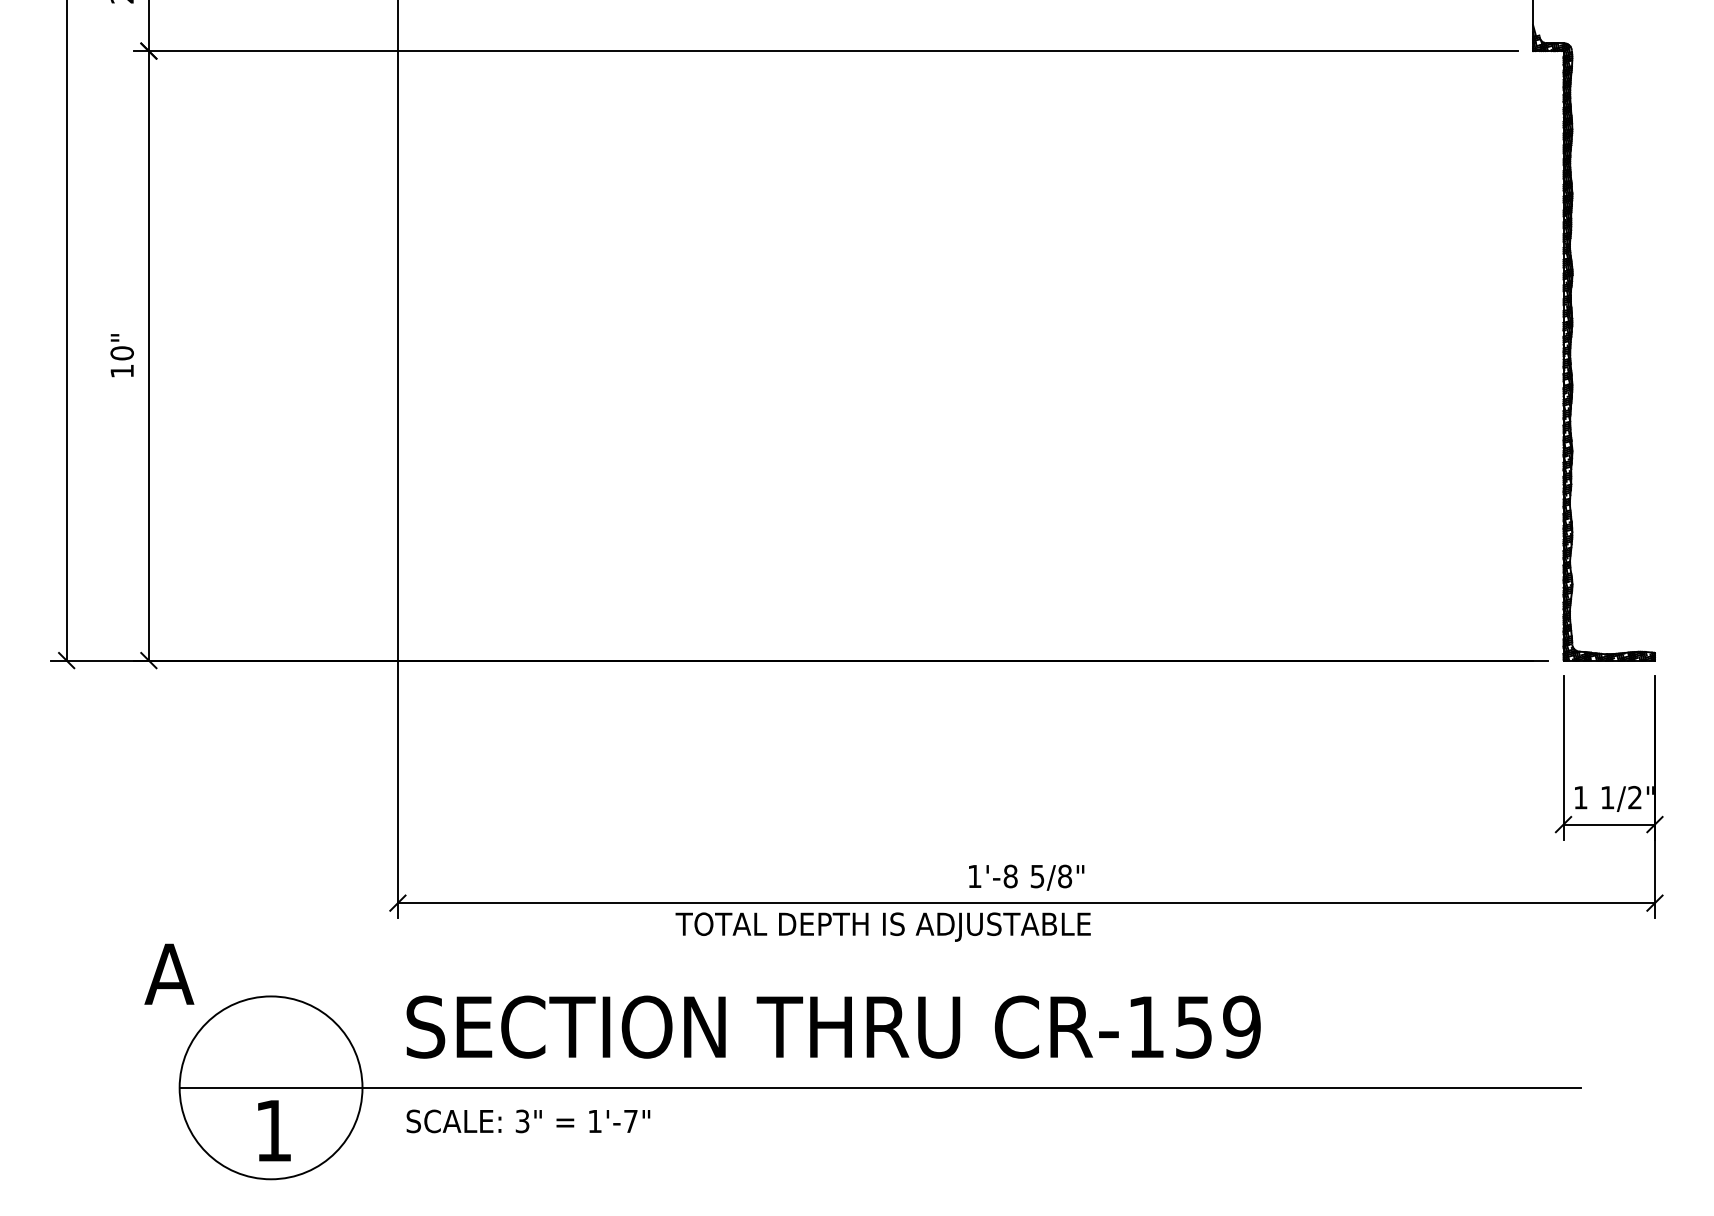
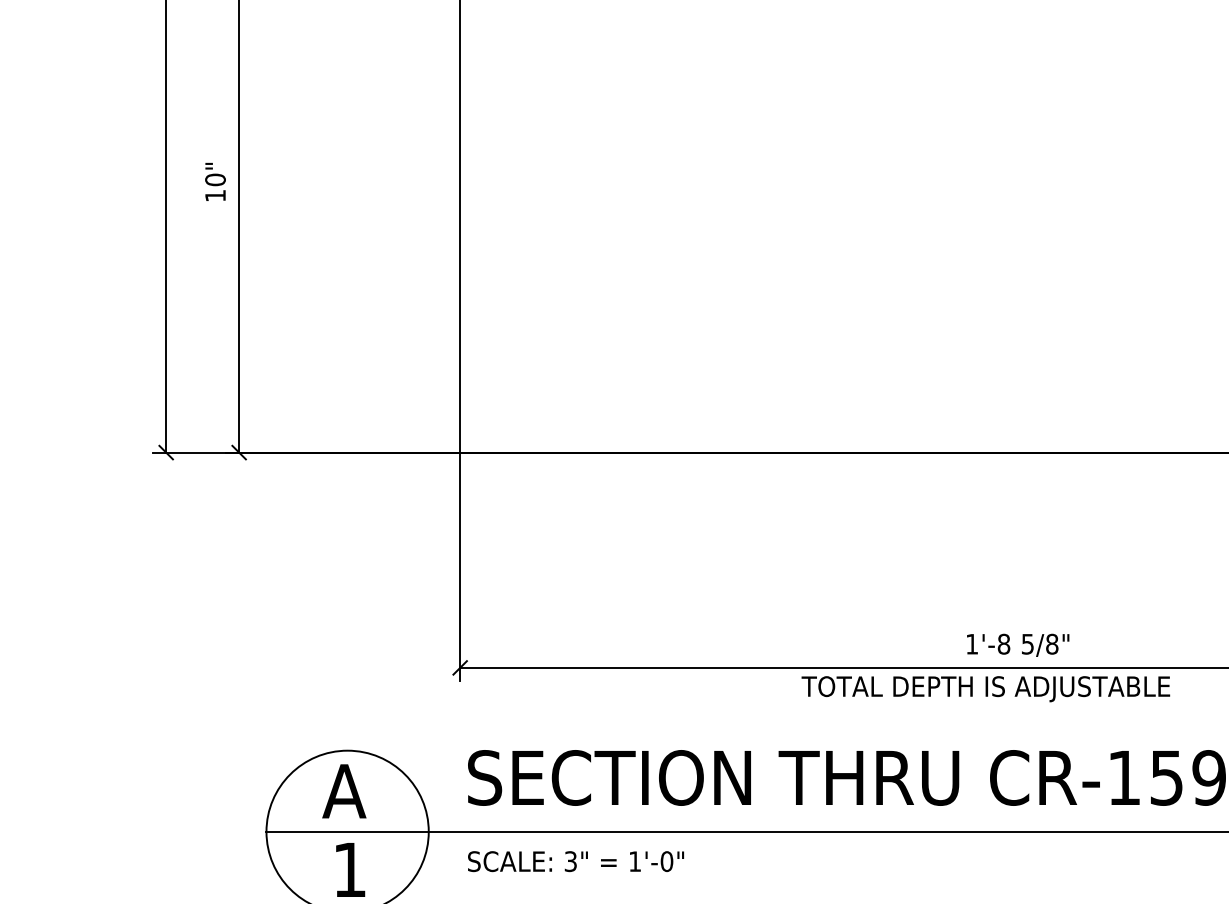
text: (882, 926) -> (985, 688), moved
text: (169, 973) -> (344, 790), moved
text: (630, 1121) -> (666, 861), 1'-7" -> 1'-0"

